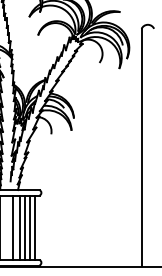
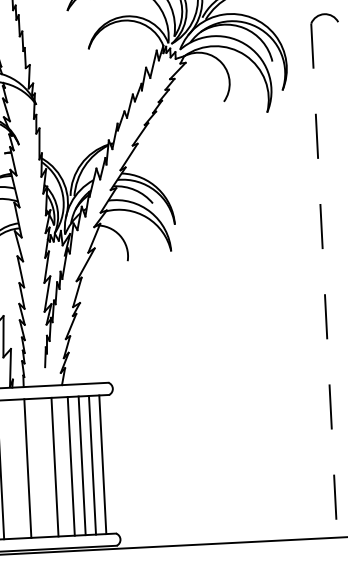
line: (141, 147) -> (323, 279), solid -> dashed

